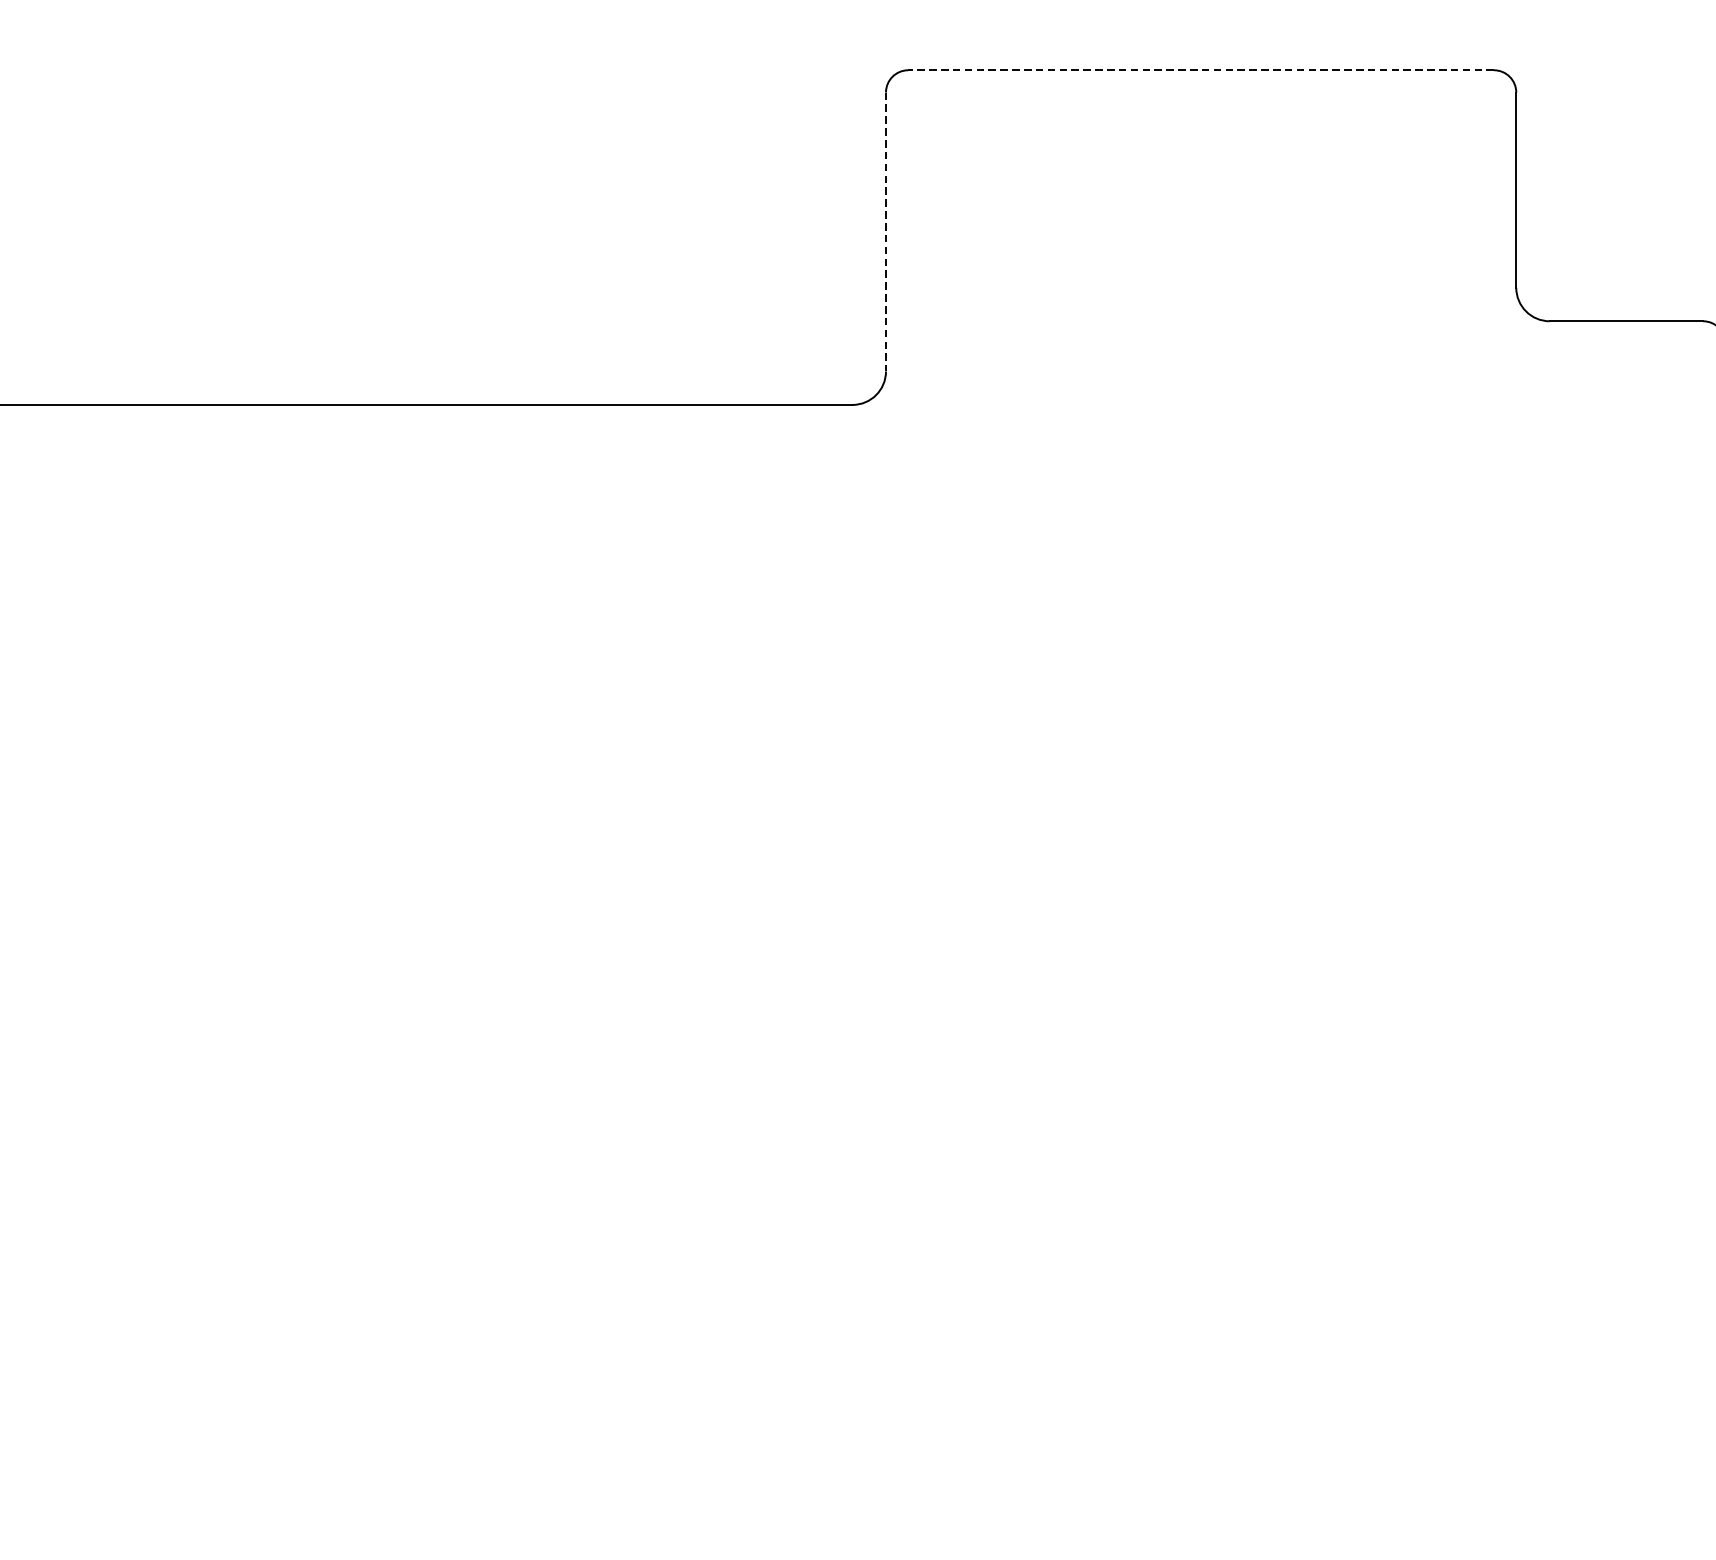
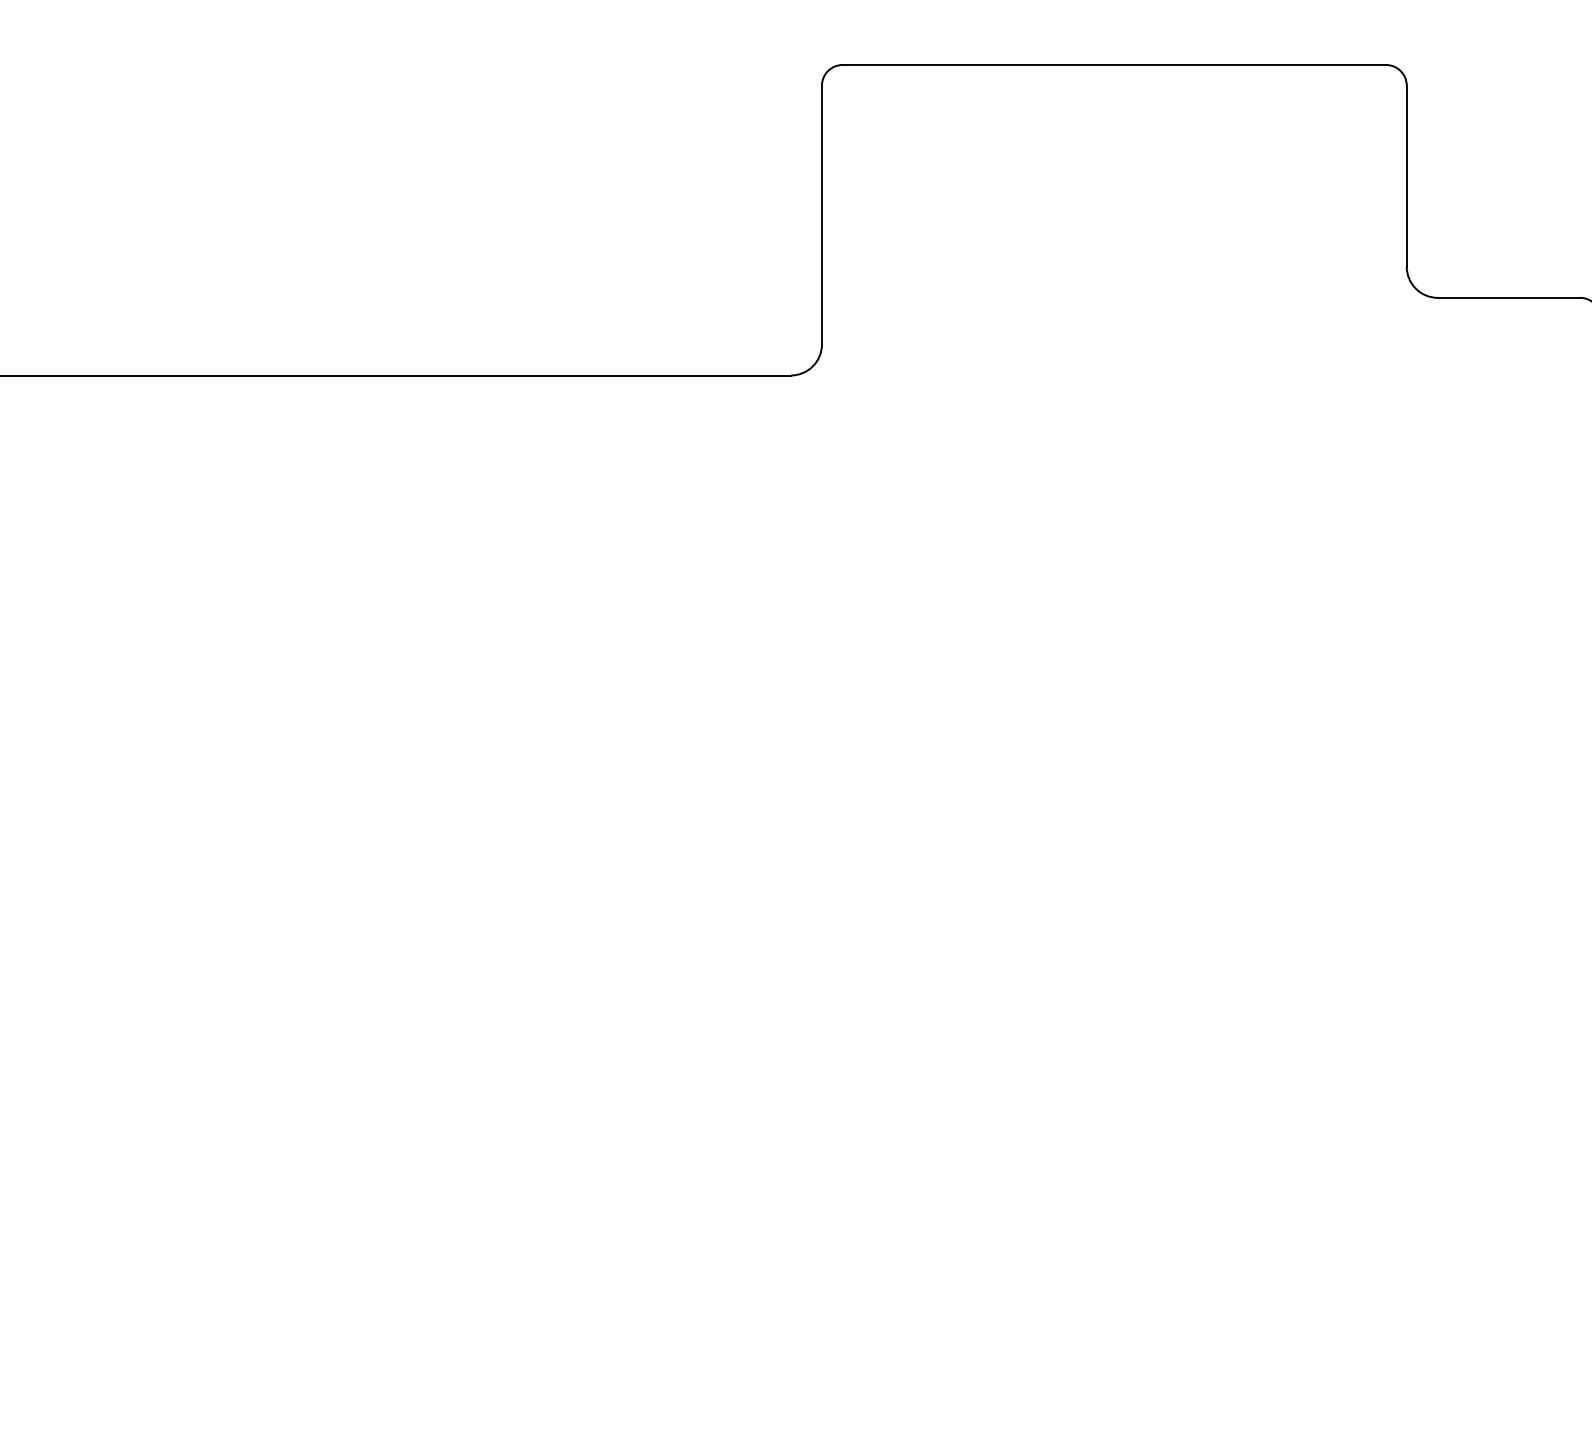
line: (1201, 70) -> (1114, 65), dashed -> solid
line: (885, 232) -> (821, 215), dashed -> solid

